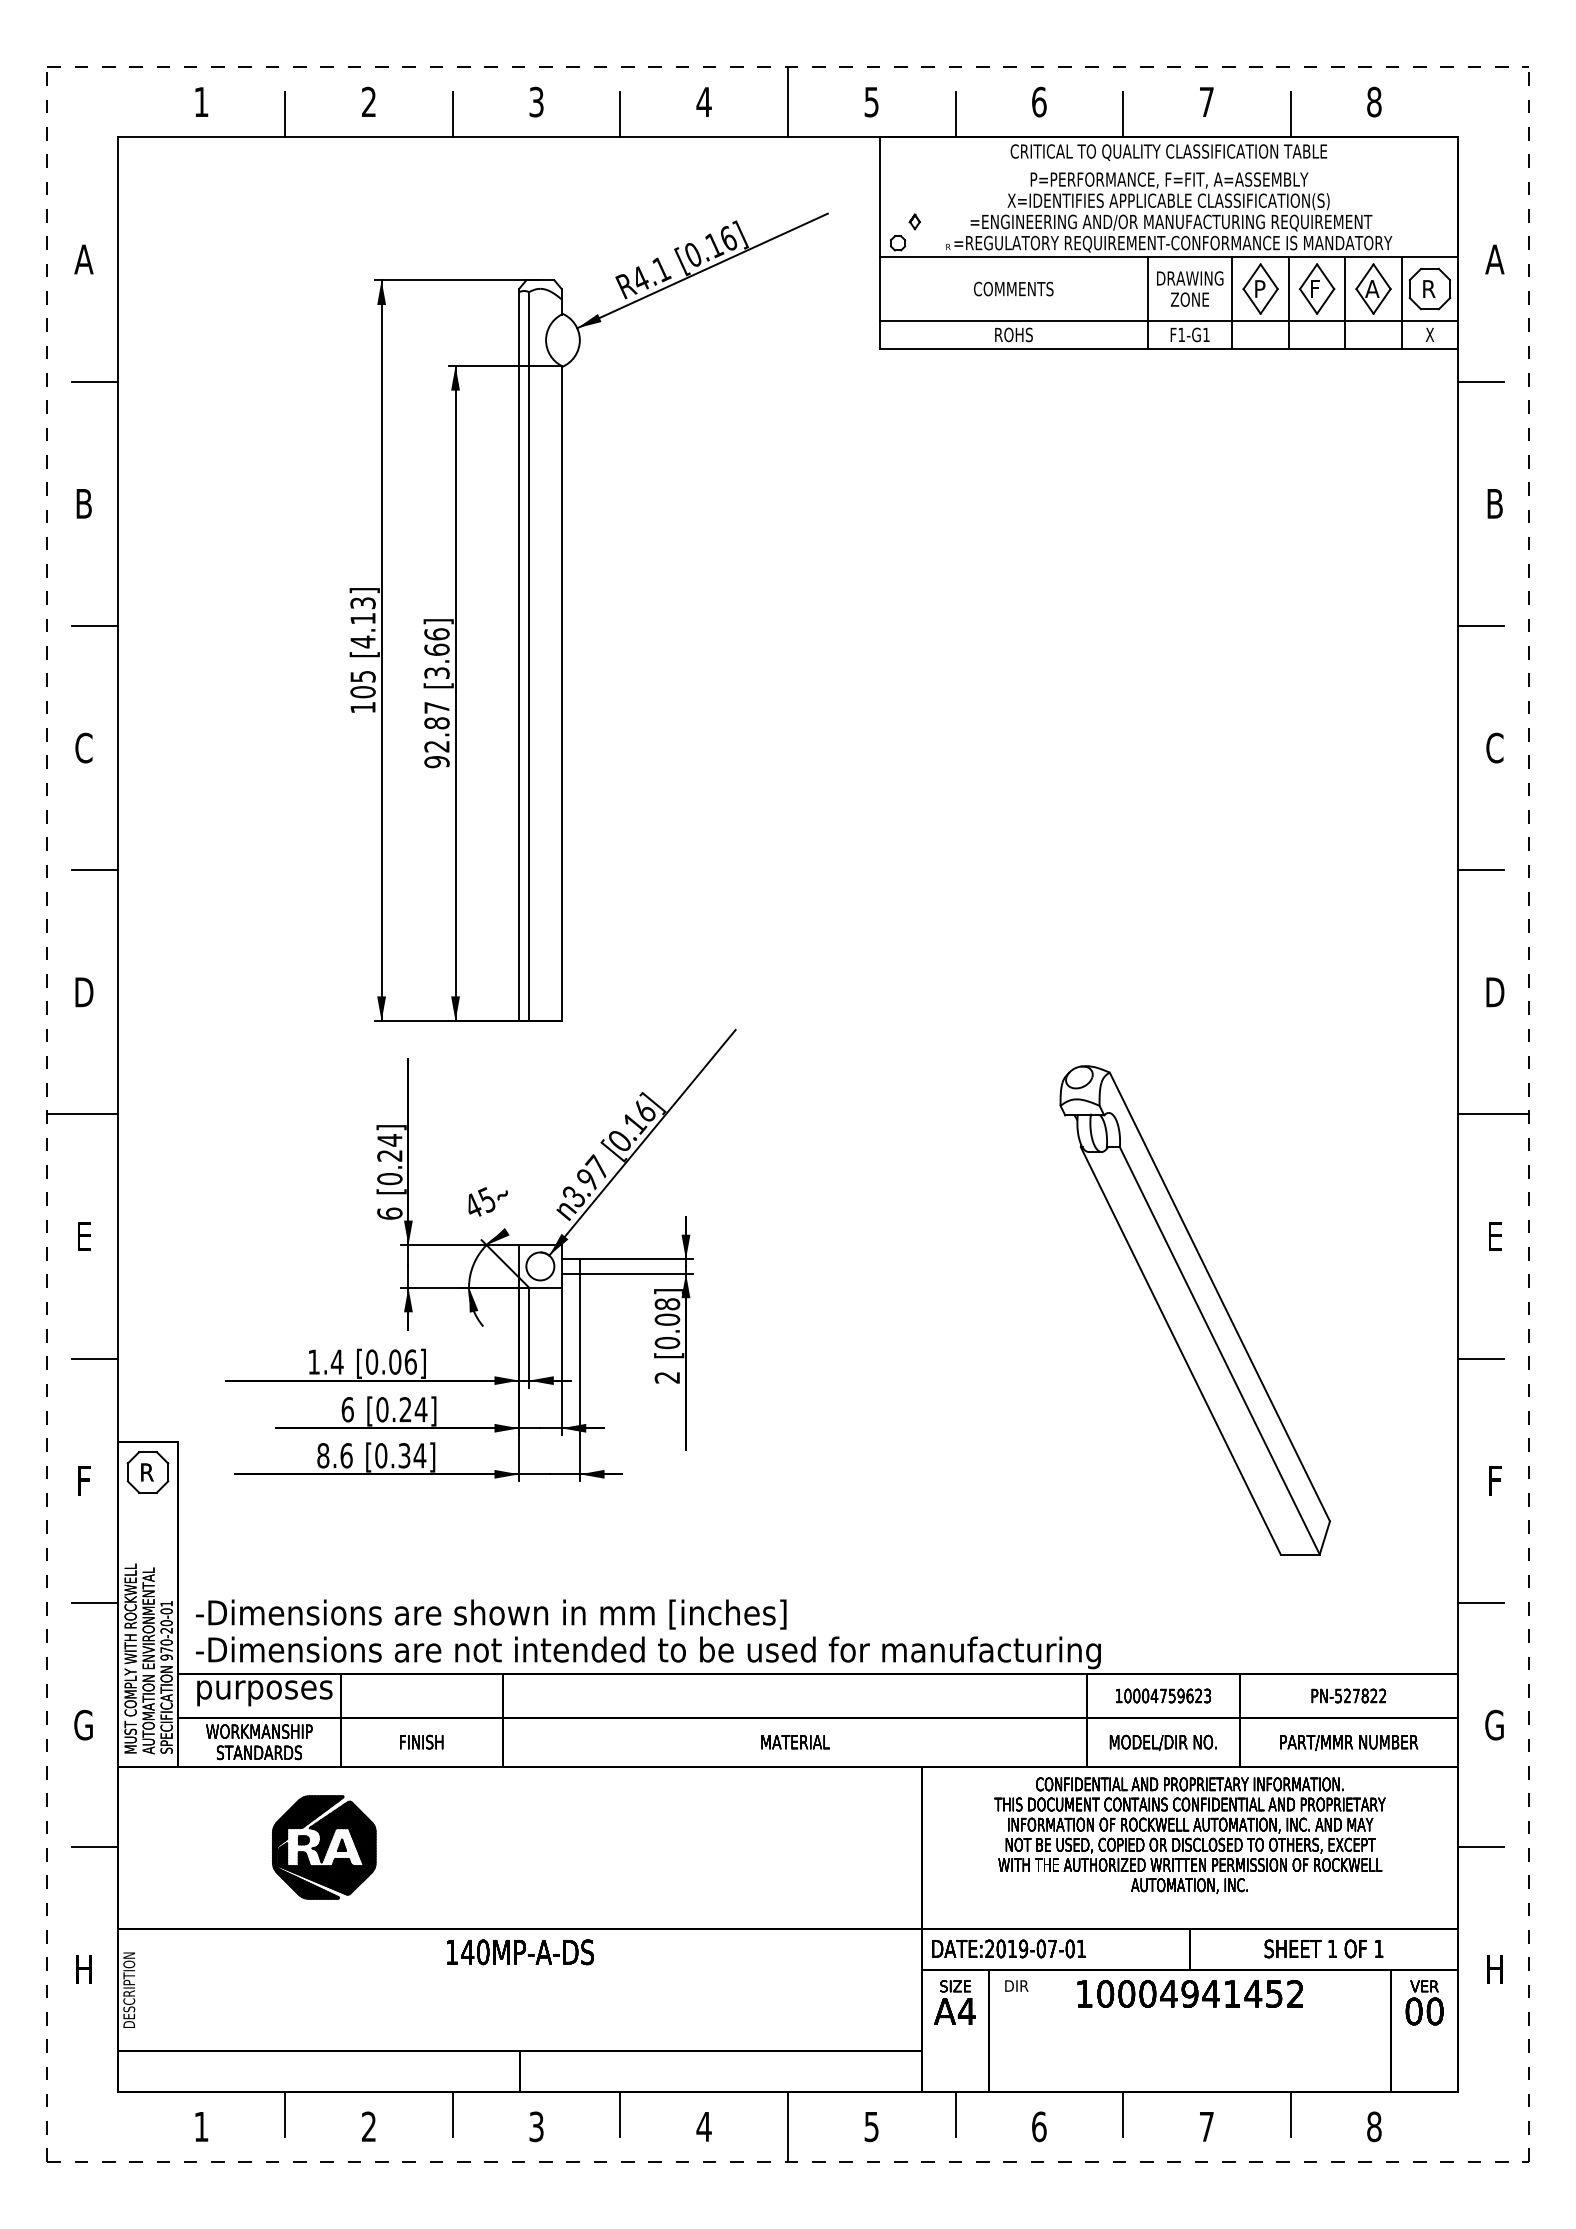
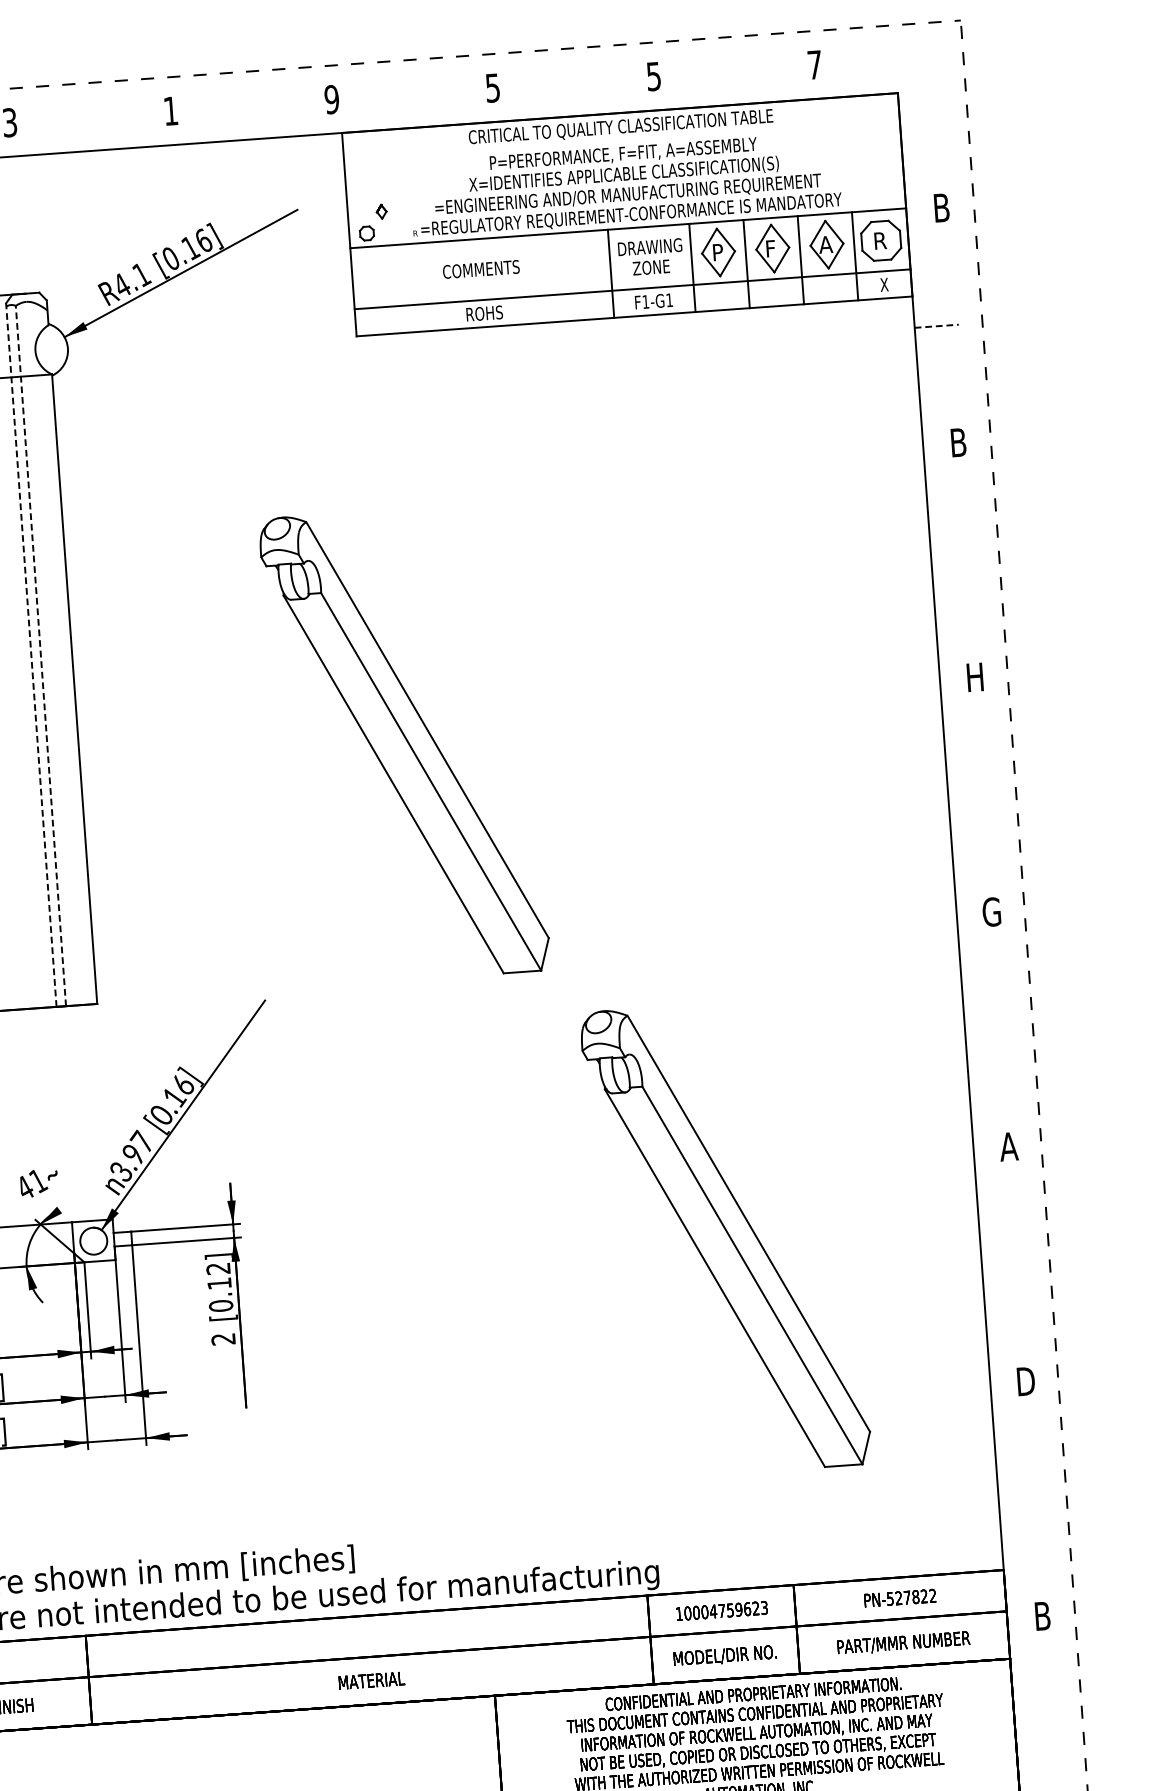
text: (703, 101) -> (170, 110), 4 -> 1
line: (788, 101) -> (251, 104), removed
text: (871, 101) -> (331, 99), 5 -> 9
text: (1039, 101) -> (493, 87), 6 -> 5
text: (1374, 101) -> (815, 64), 8 -> 7
text: (1206, 102) -> (653, 76), 7 -> 5
line: (620, 114) -> (91, 128), removed
line: (955, 114) -> (413, 105), removed
line: (1123, 114) -> (574, 94), removed
line: (1290, 114) -> (735, 82), removed
text: (1494, 259) -> (941, 207), A -> B
line: (1481, 381) -> (937, 326), solid -> dashed
line: (1481, 625) -> (953, 560), removed
line: (519, 654) -> (31, 654), solid -> dashed
line: (529, 656) -> (41, 655), solid -> dashed
text: (1494, 747) -> (974, 676), C -> H
part: (899, 775) -> (405, 744), added
line: (1481, 870) -> (970, 795), removed
text: (1494, 992) -> (991, 912), D -> G
line: (1493, 1114) -> (999, 1029), removed
text: (487, 1199) -> (38, 1180), 45 -> 41
text: (1494, 1236) -> (1008, 1146), E -> A
text: (667, 1311) -> (219, 1275), [0.08] -> [0.12]
line: (1481, 1358) -> (1004, 1264), removed
text: (1495, 1480) -> (1026, 1381), F -> D
line: (1481, 1603) -> (1021, 1500), removed
text: (1494, 1724) -> (1042, 1615), G -> B
line: (1481, 1847) -> (1038, 1734), removed

